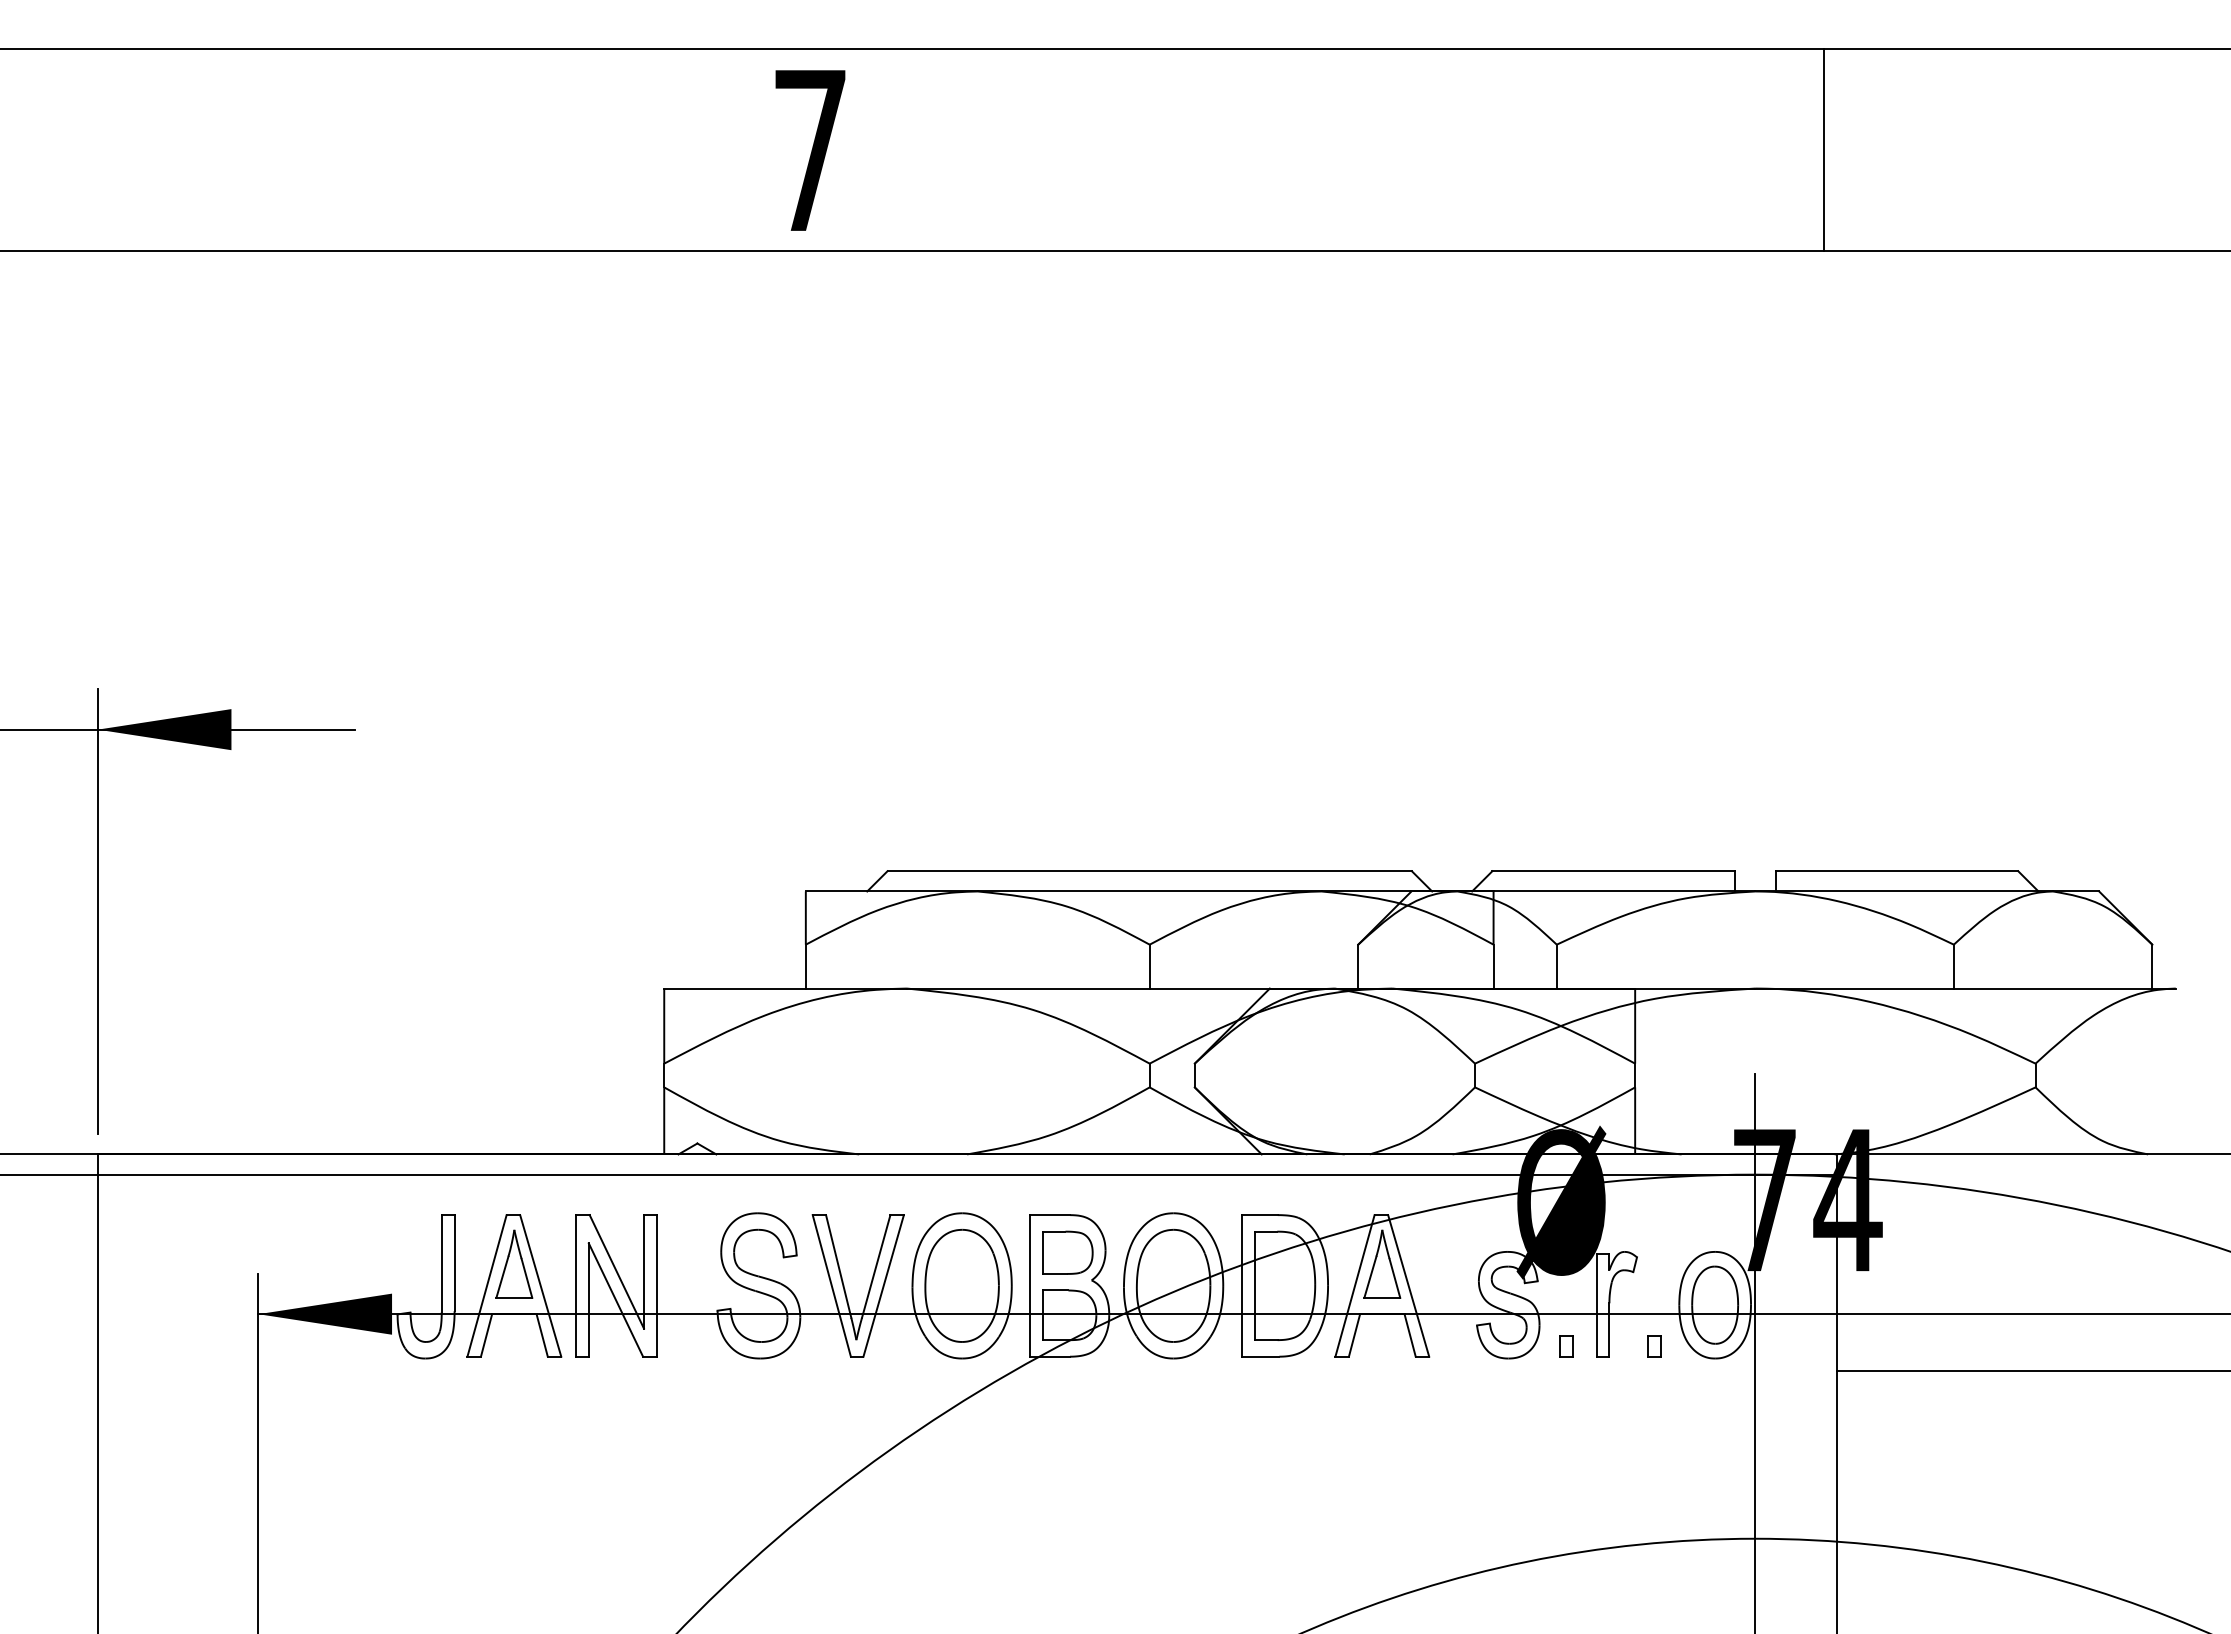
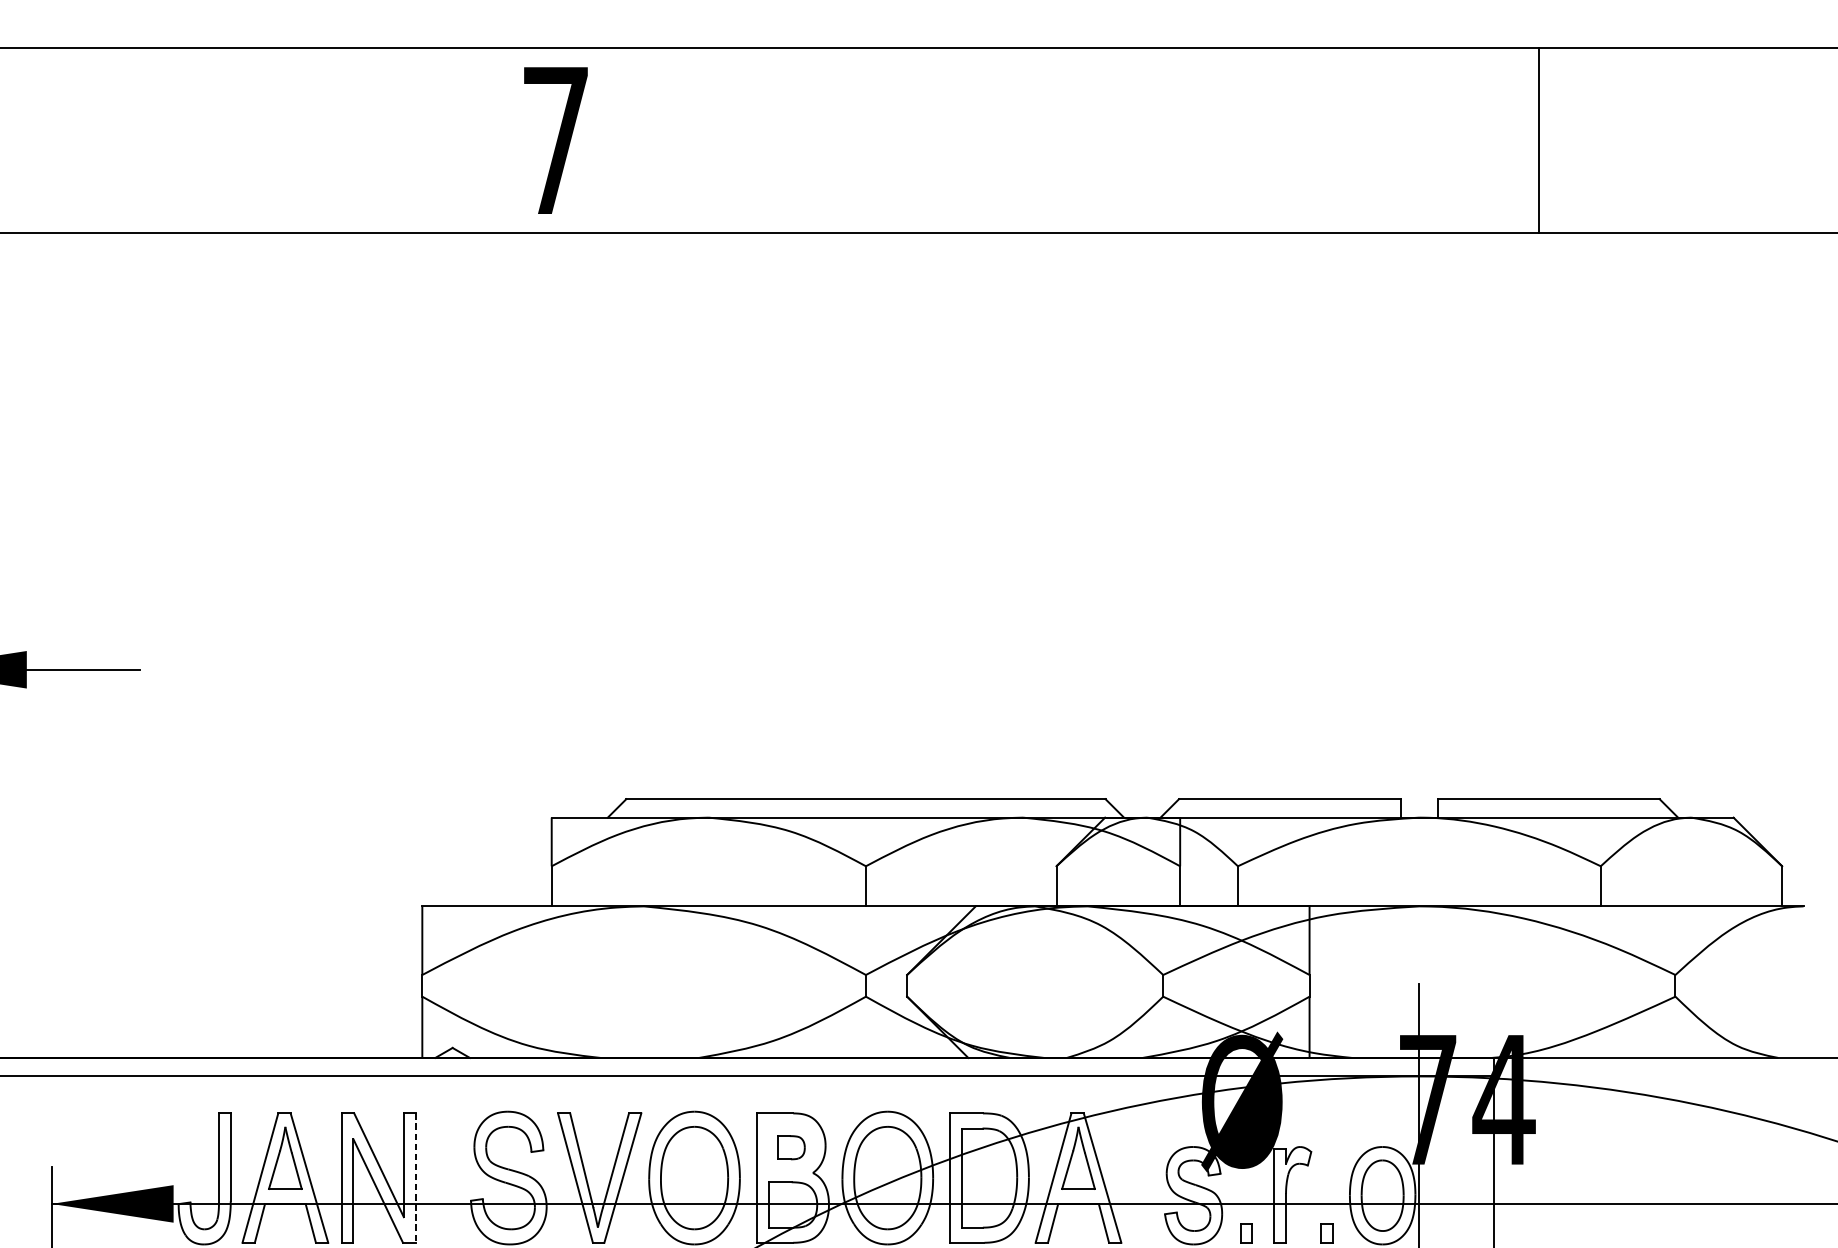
line: (1823, 150) -> (1539, 140), moved
part: (1067, 1252) -> (790, 1147), size x0.6
line: (656, 1285) -> (415, 1177), solid -> dashed

